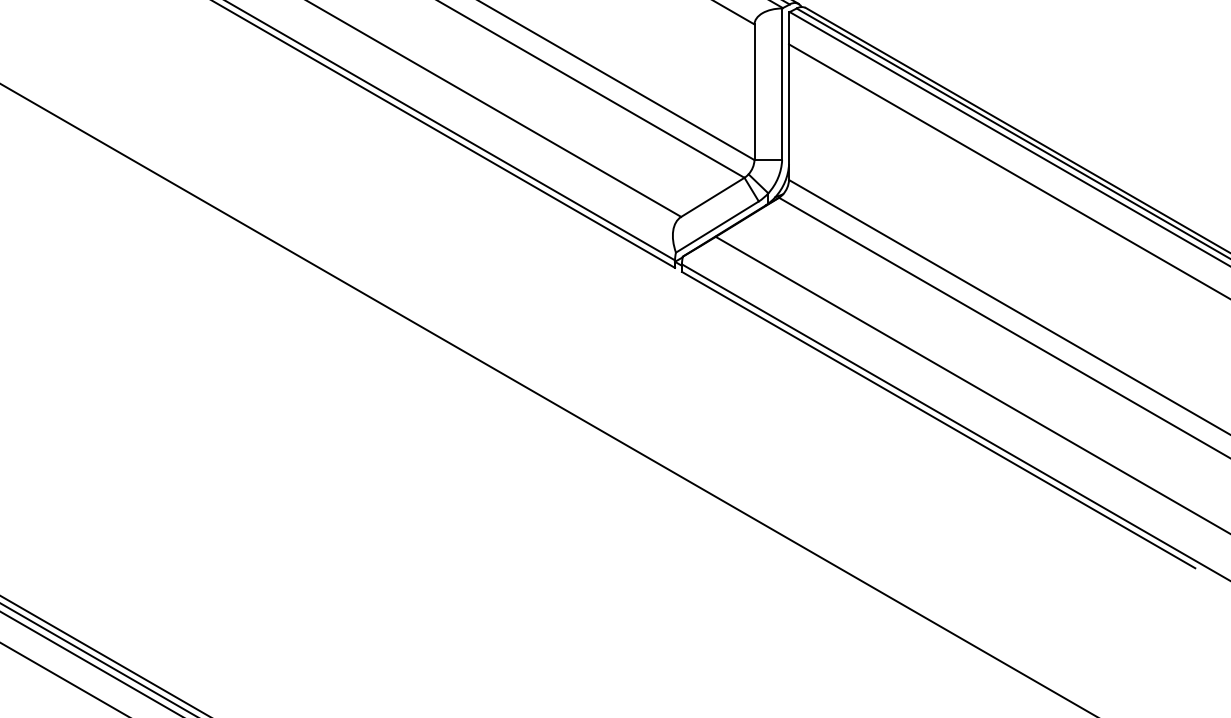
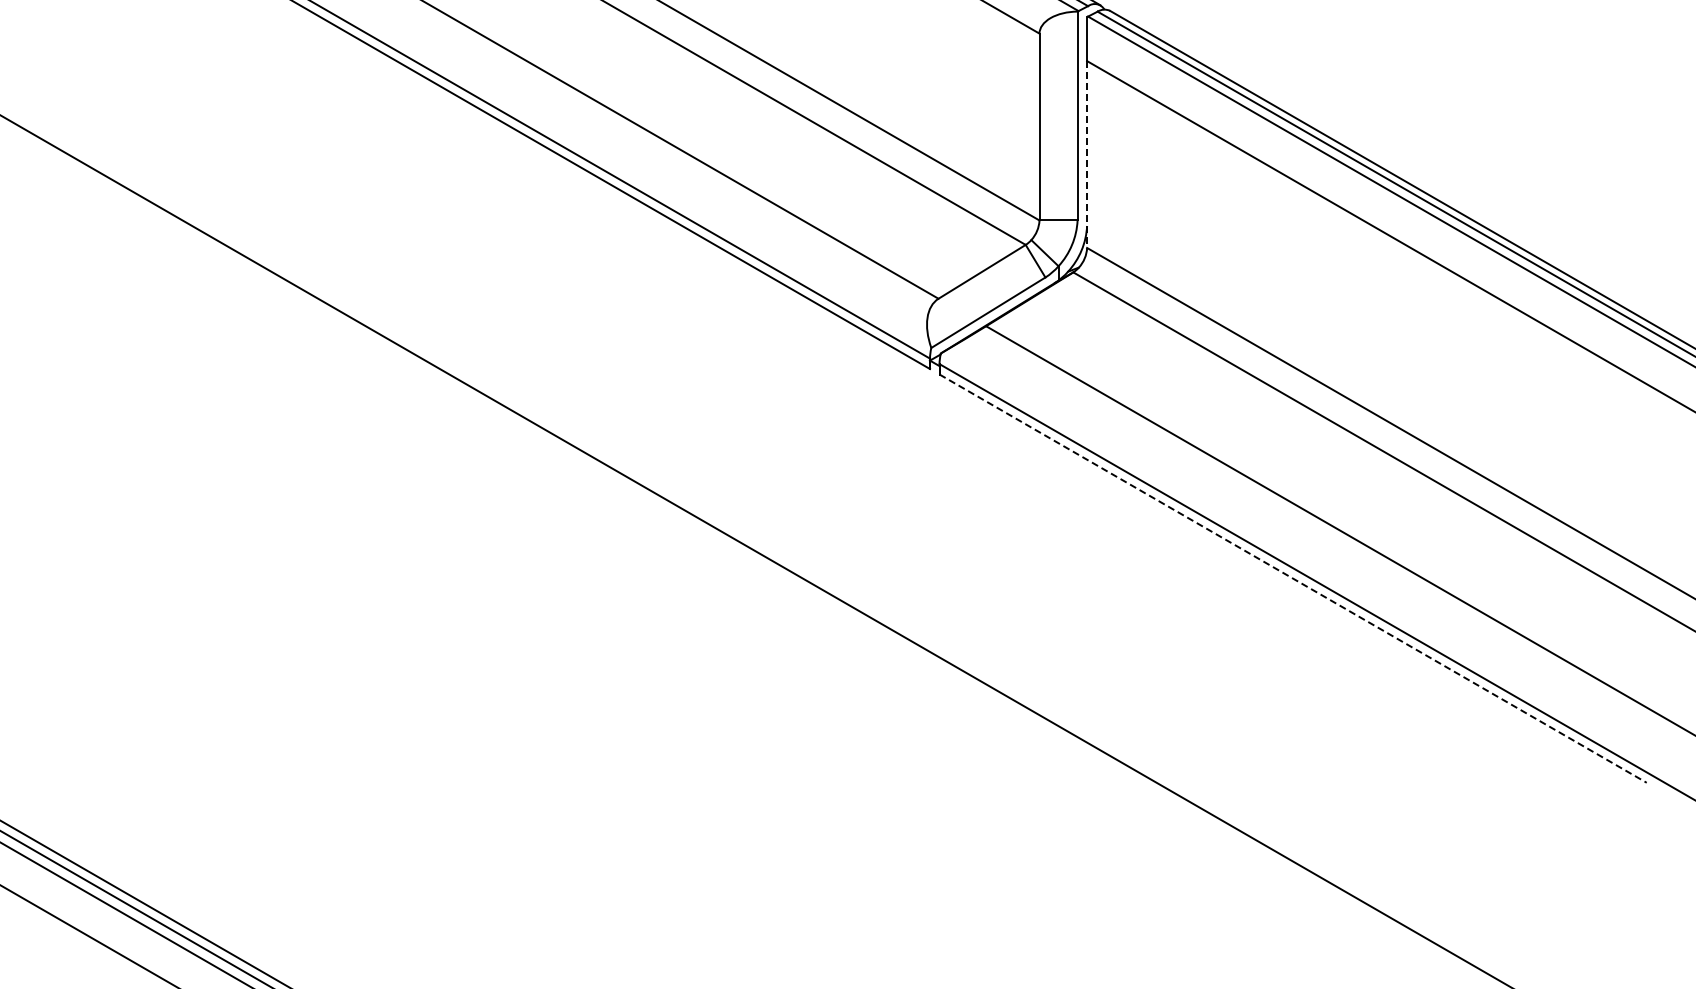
line: (789, 112) -> (1087, 155), solid -> dashed
line: (938, 419) -> (1293, 578), solid -> dashed

